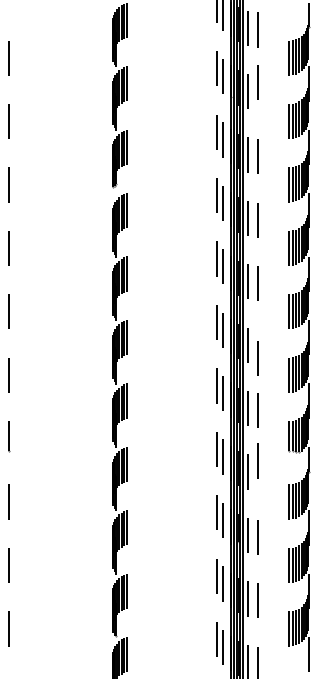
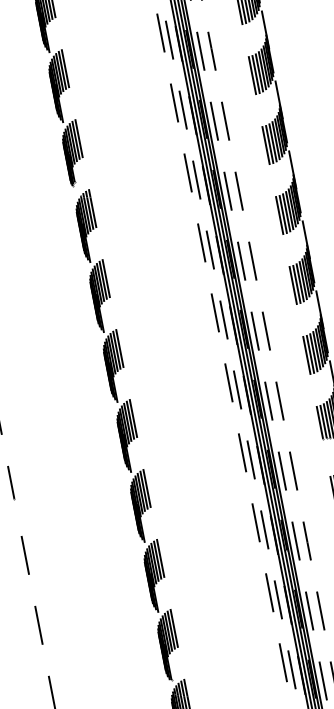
line: (257, 82) -> (211, 51), moved
line: (257, 358) -> (265, 331), moved
line: (257, 460) -> (292, 470), moved

